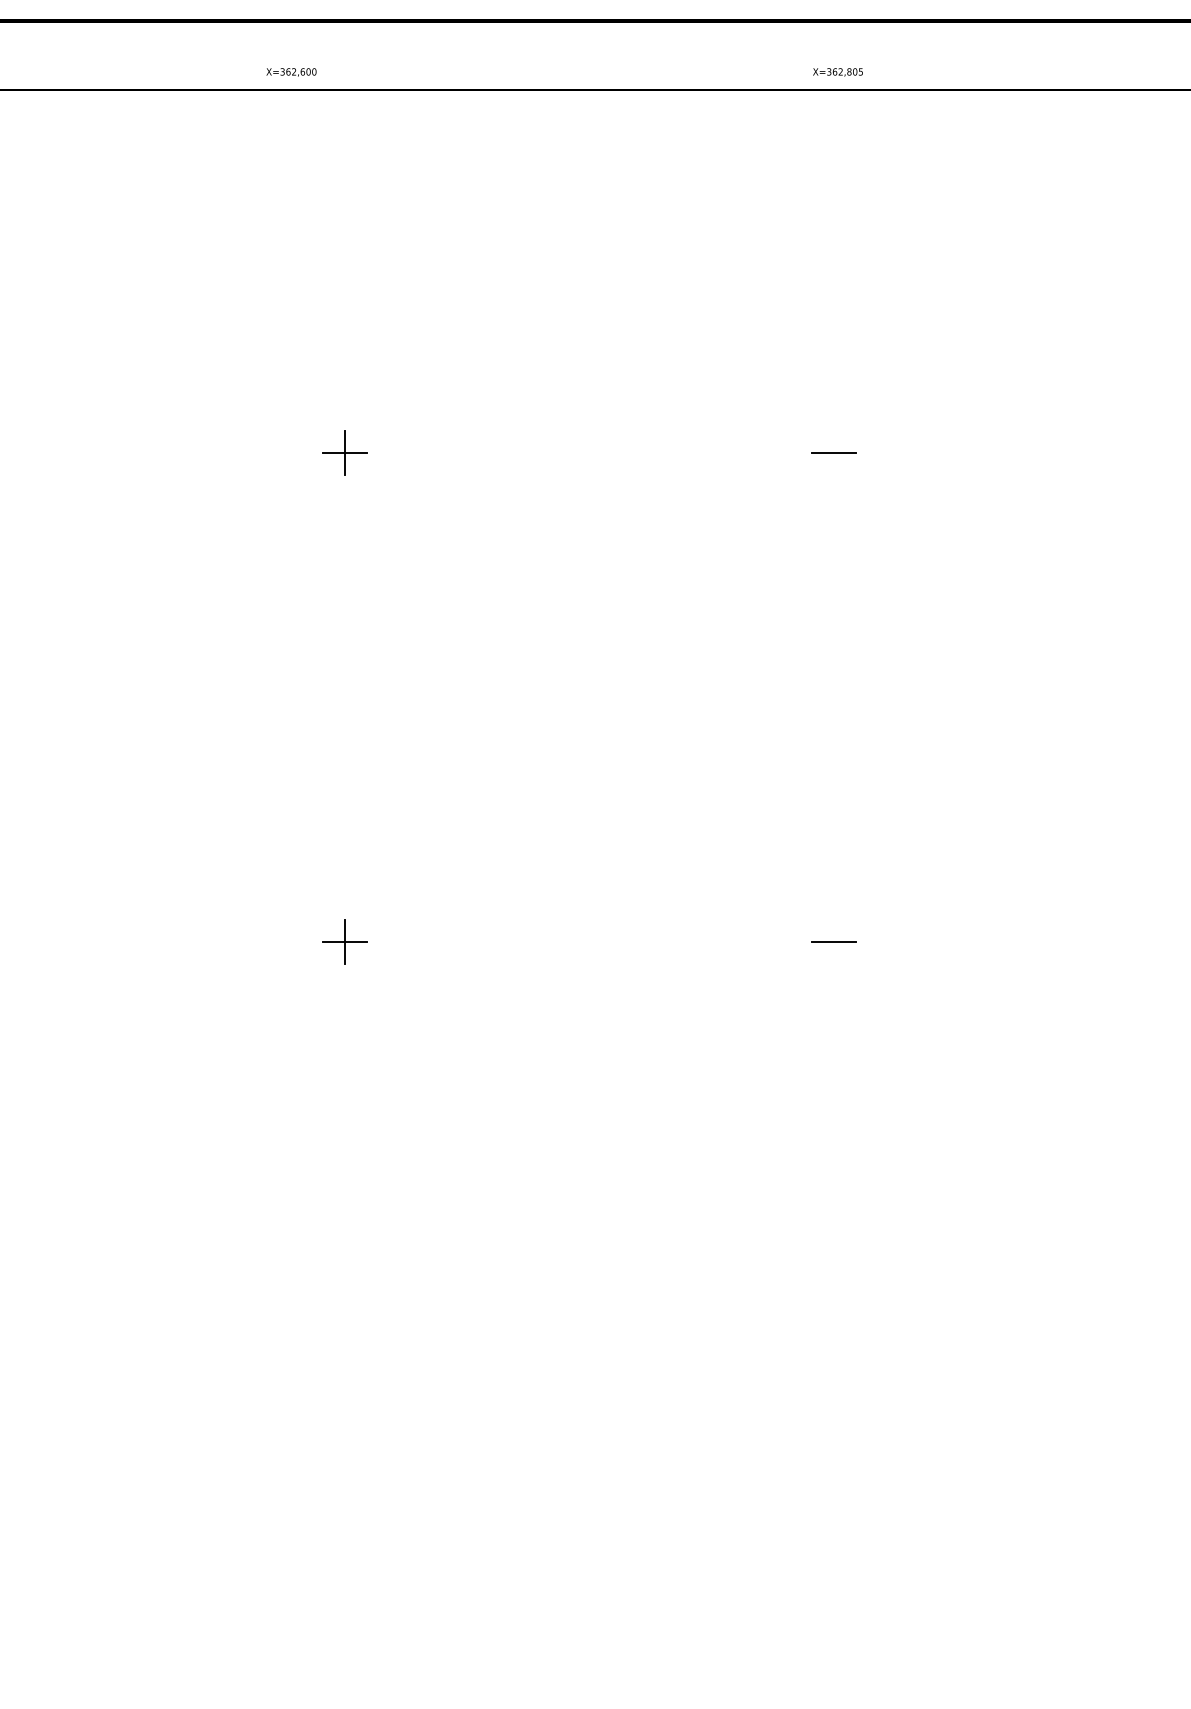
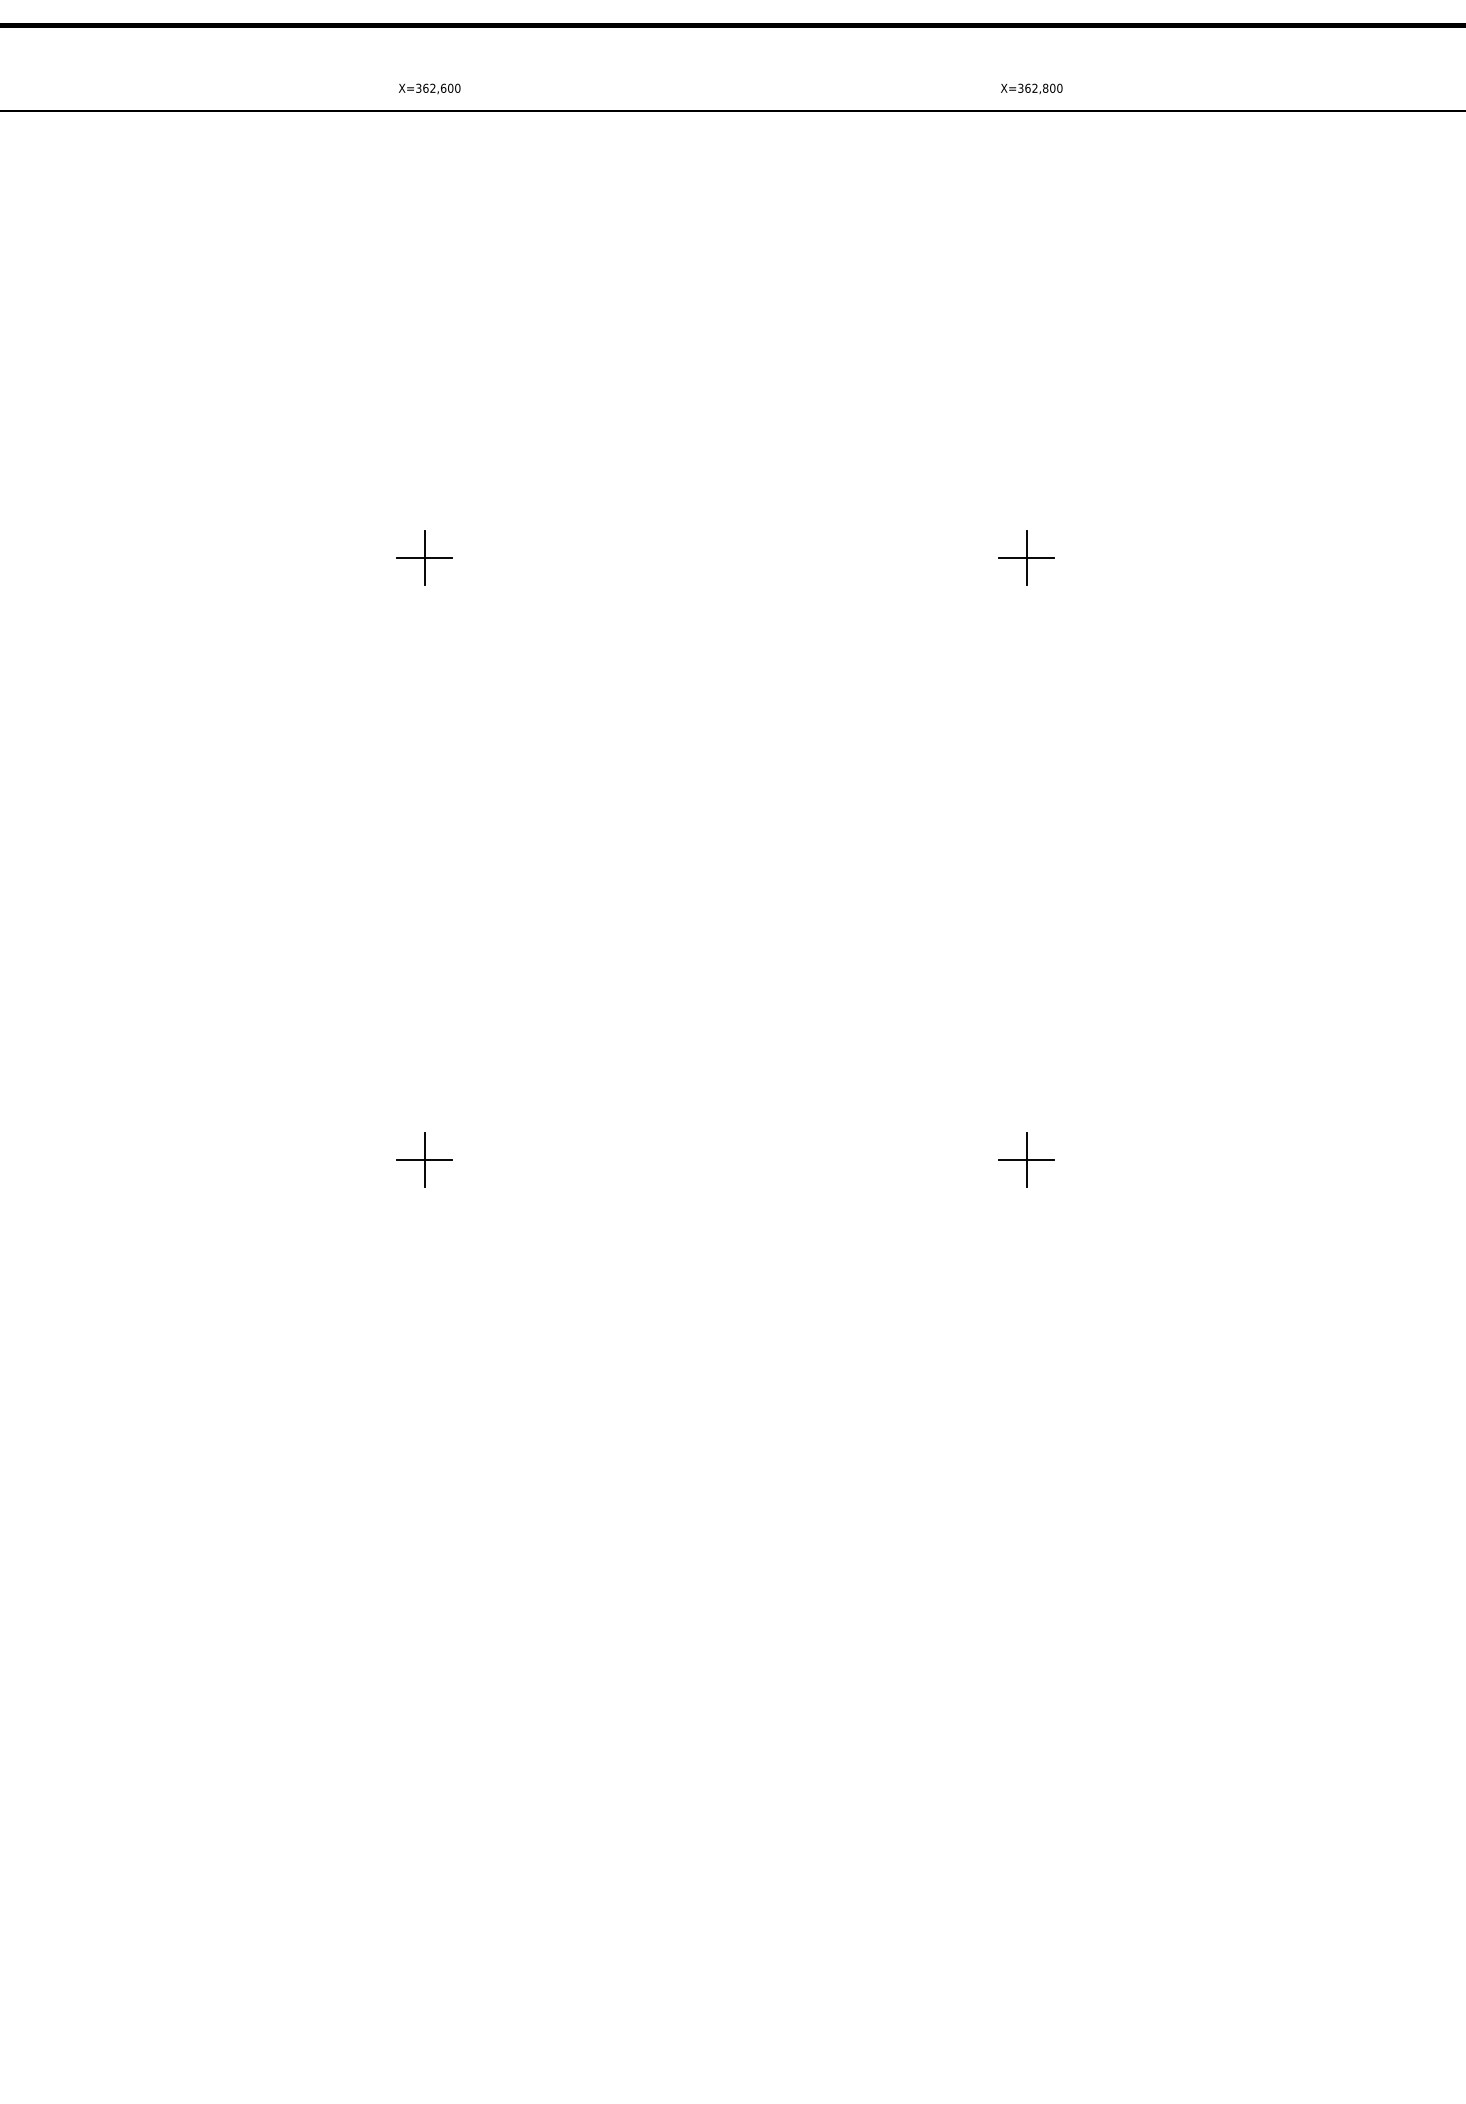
text: (860, 71) -> (1059, 87), X=362,805 -> X=362,800
text: (291, 72) -> (429, 88), moved
line: (833, 452) -> (1026, 557), added
line: (833, 941) -> (1026, 1159), added

